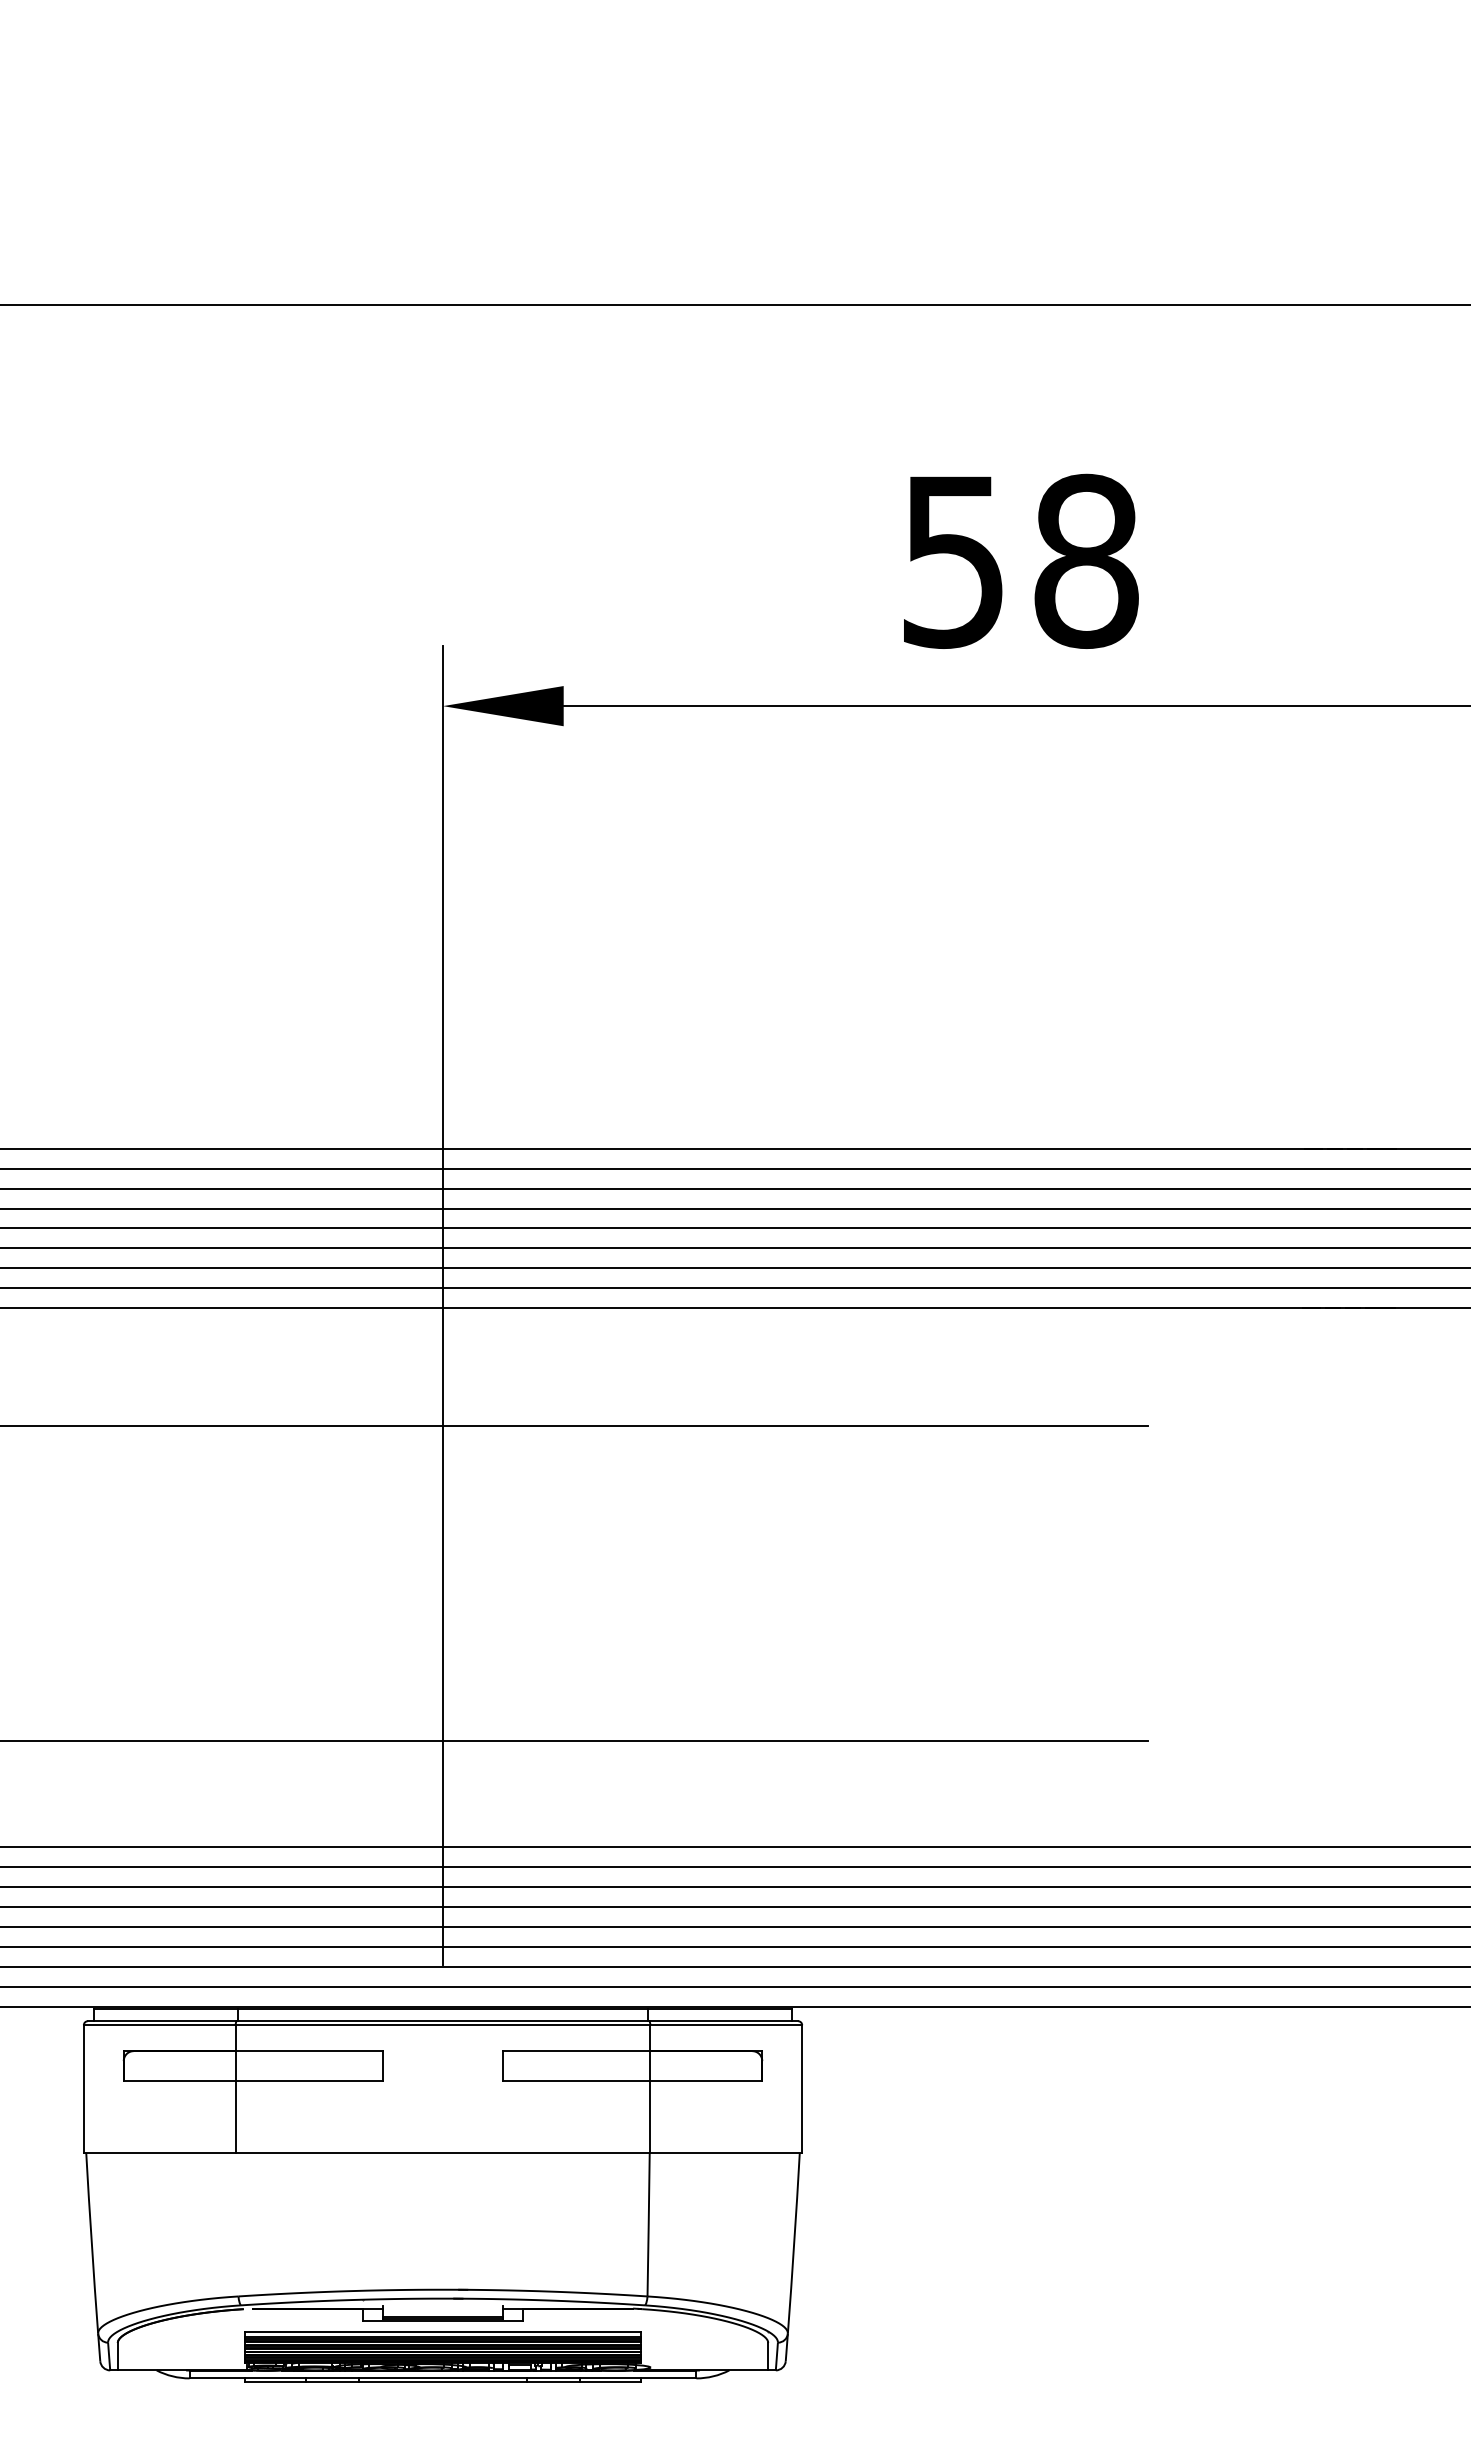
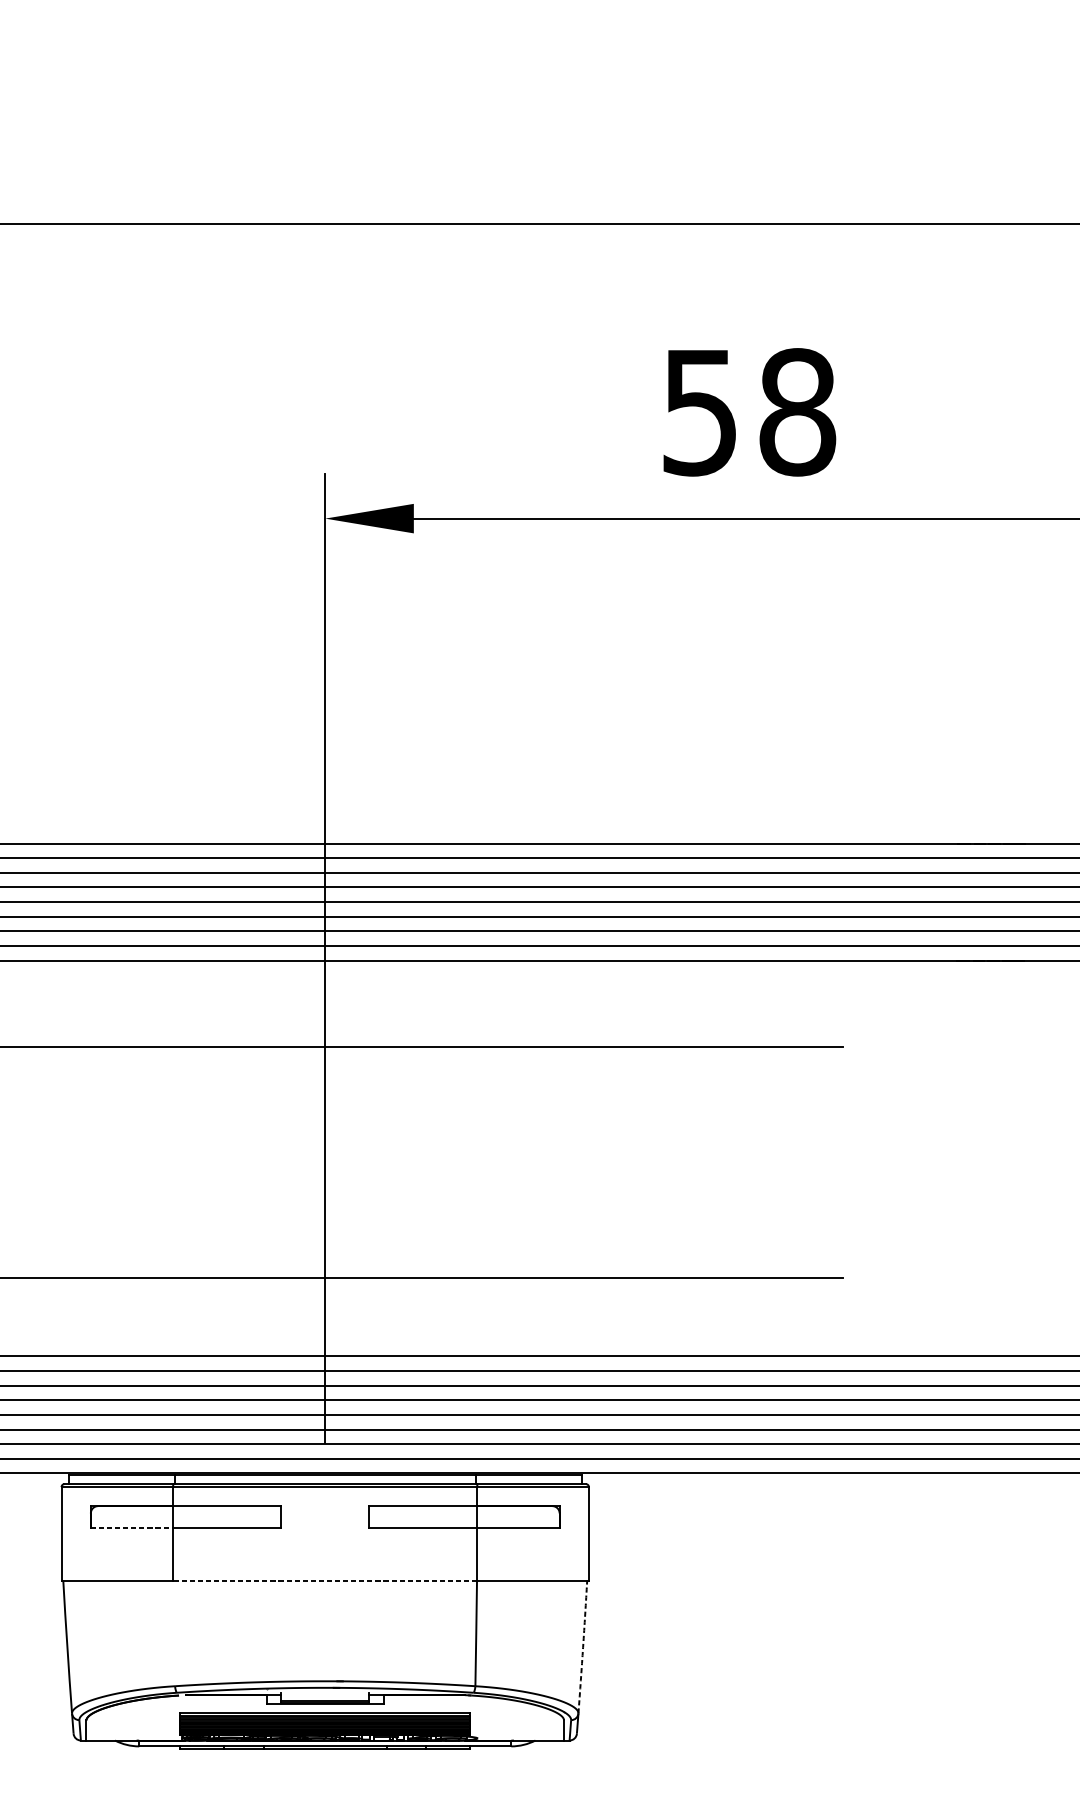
line: (179, 2081) -> (131, 1528), solid -> dashed
line: (442, 2152) -> (324, 1580), solid -> dashed
arc: (794, 2243) -> (583, 1647), solid -> dashed

